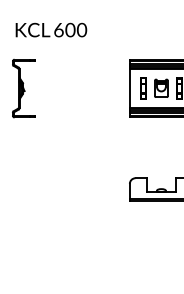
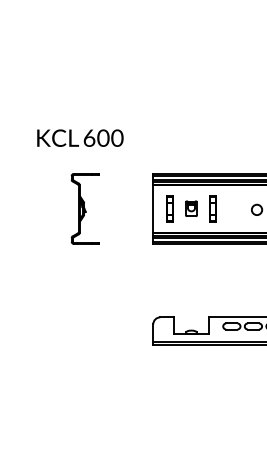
text: (51, 29) -> (80, 137), moved
part: (23, 88) -> (84, 208), moved
part: (161, 88) -> (191, 208), size x0.7

